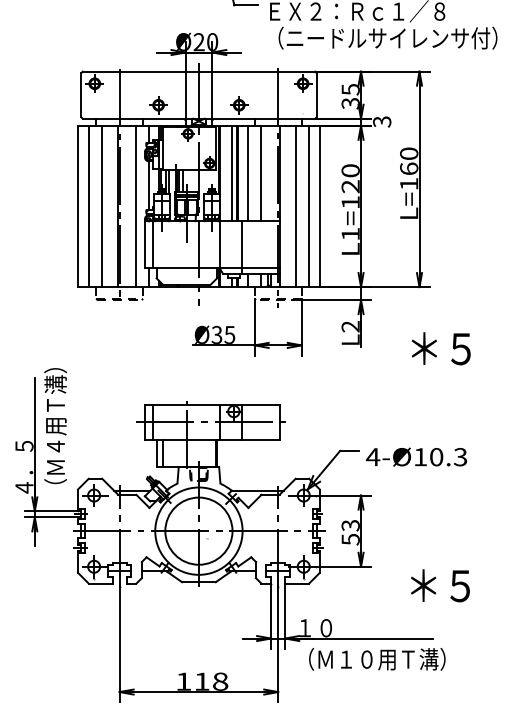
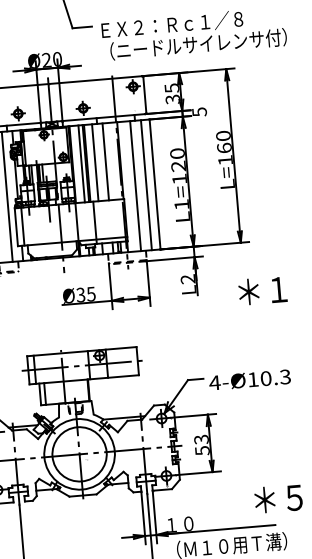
text: (381, 121) -> (198, 111), 3 -> 5
text: (461, 349) -> (278, 290), ＊５ -> ＊１
text: (440, 585) -> (278, 498), moved

